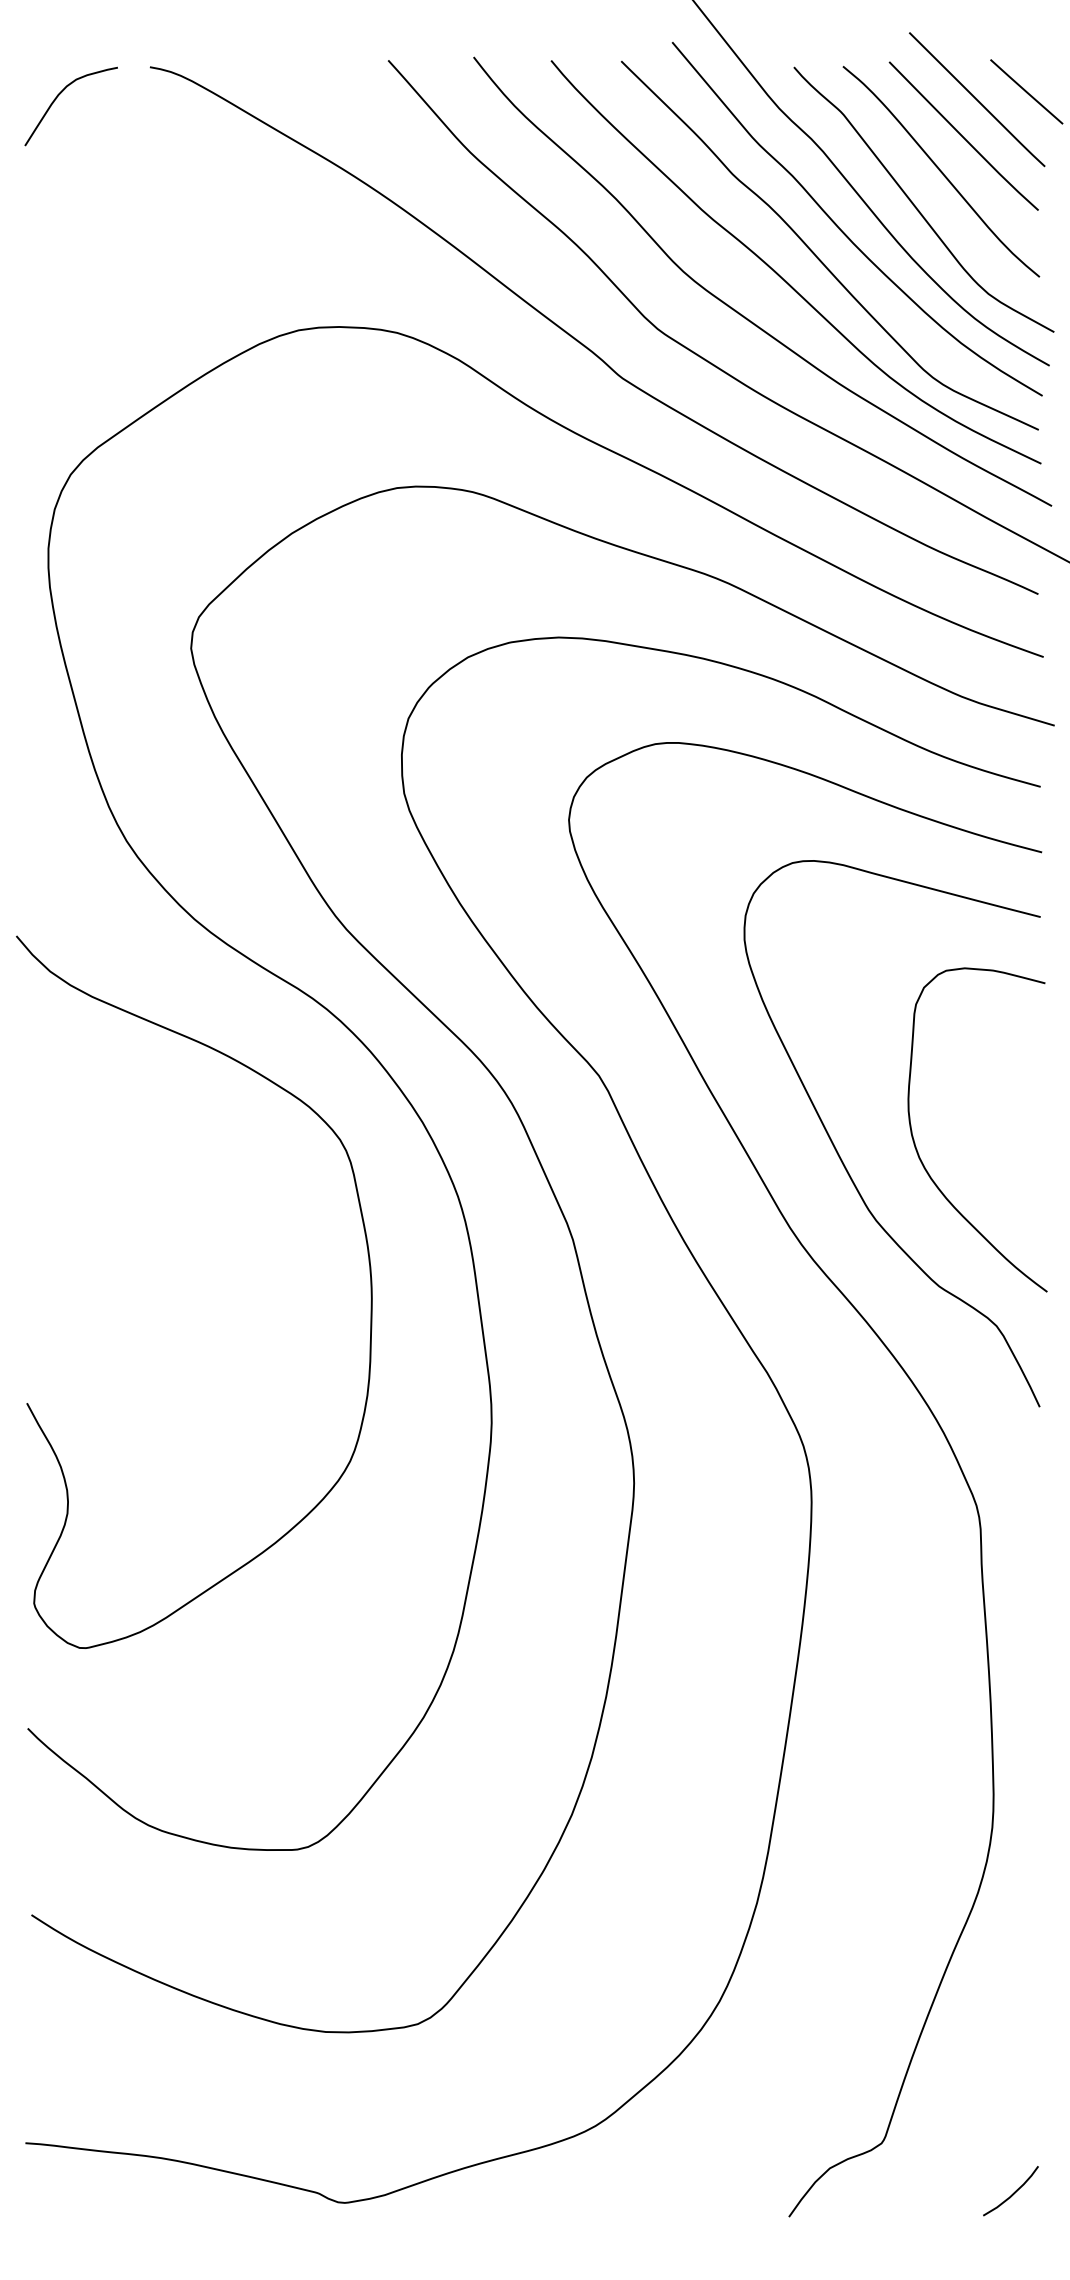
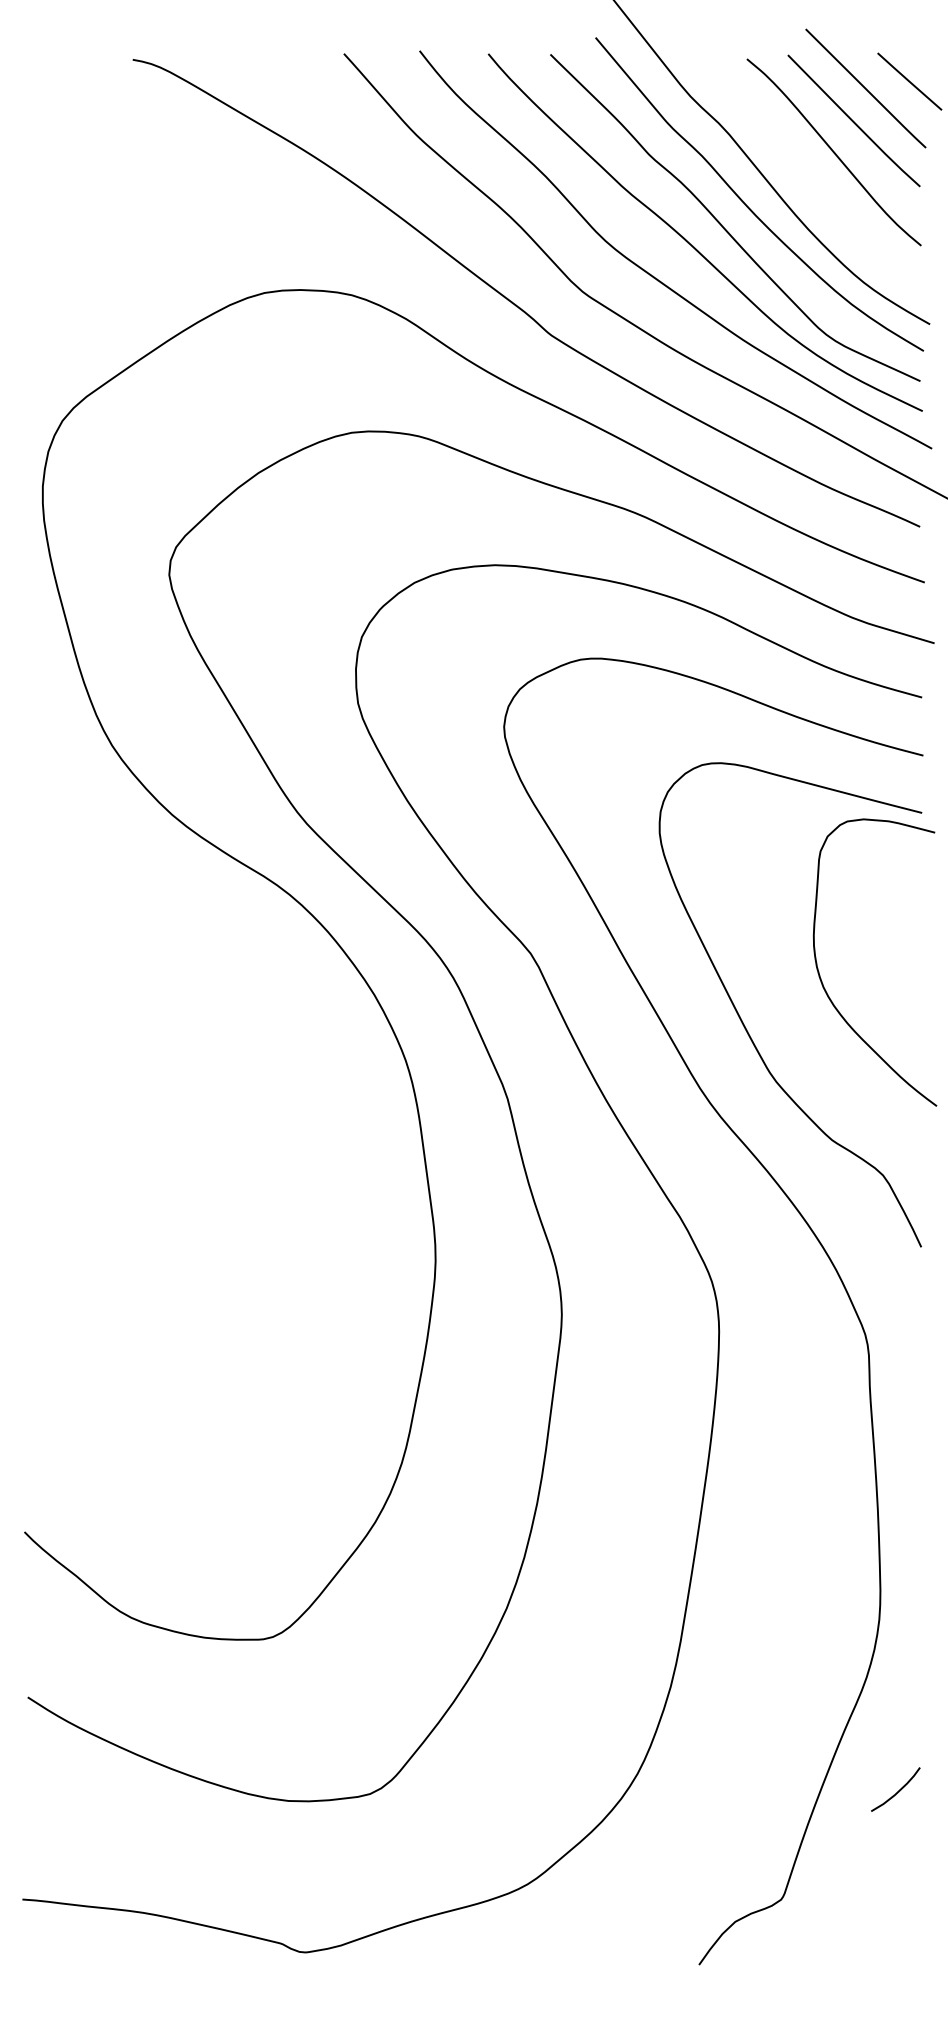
curve: (59, 95) -> (52, 84), removed
curve: (916, 206) -> (812, 183), removed
curve: (919, 1154) -> (823, 984), moved
curve: (369, 1273) -> (327, 1128), removed
curve: (1012, 2193) -> (897, 1791), moved

